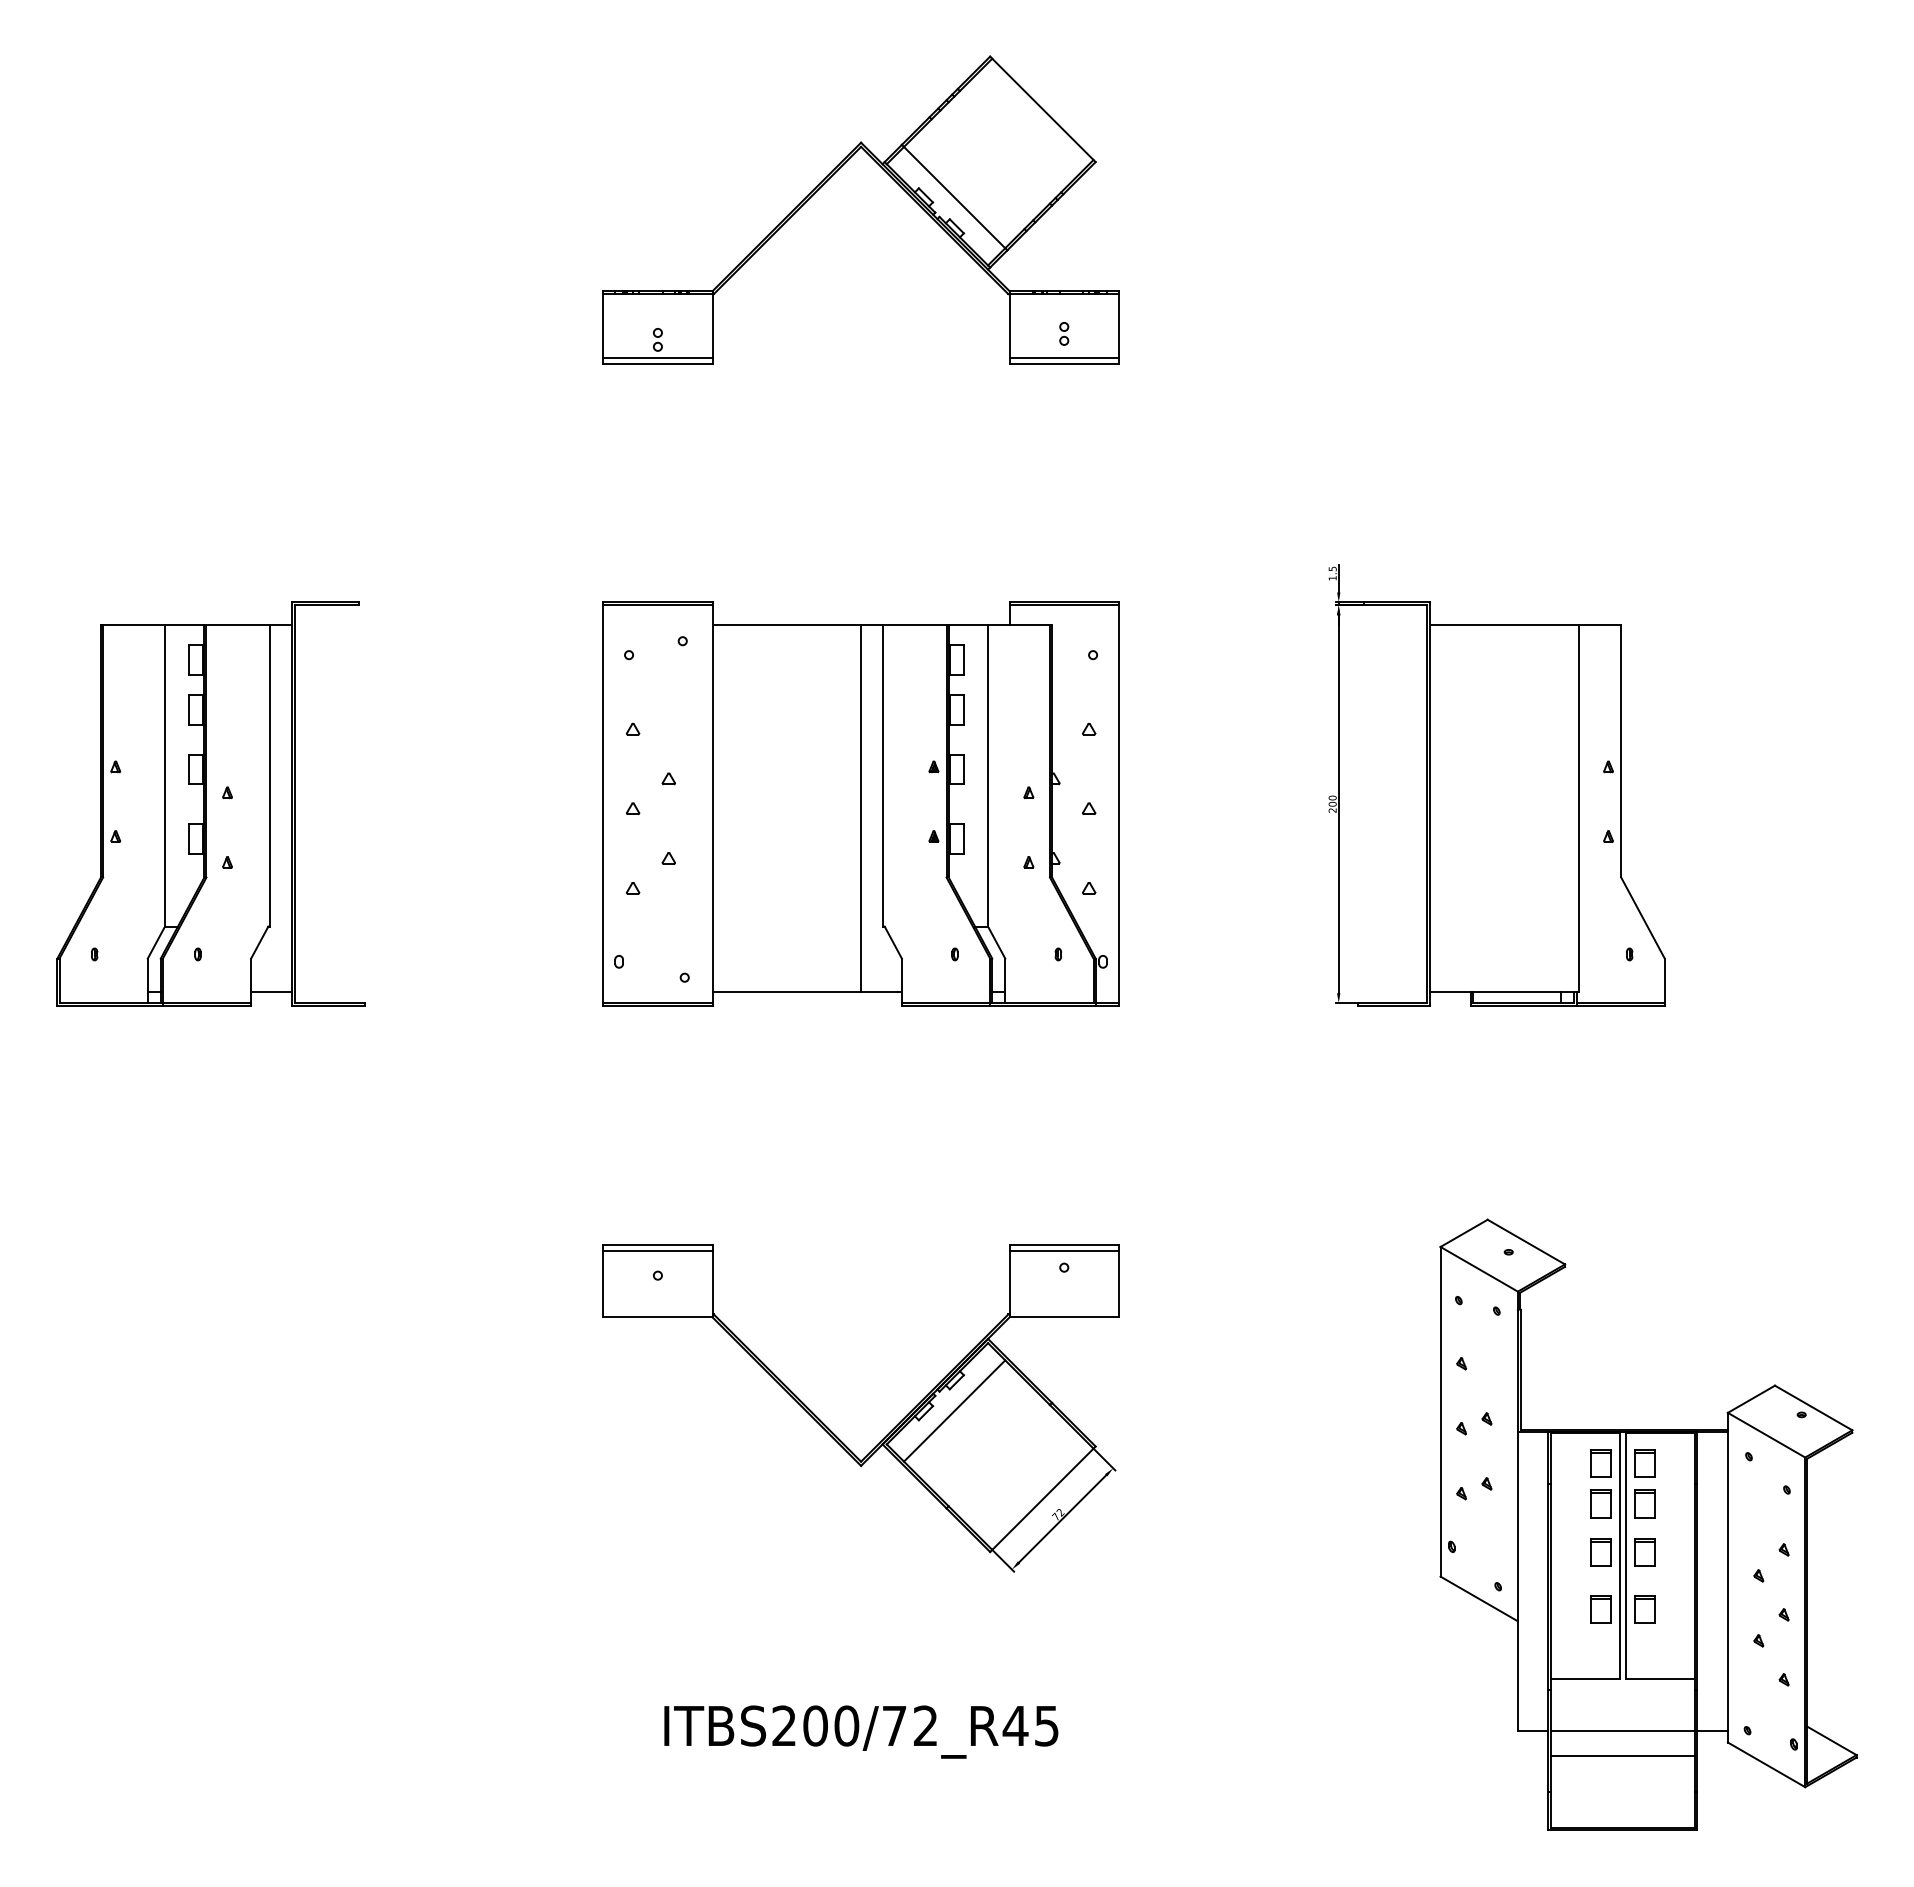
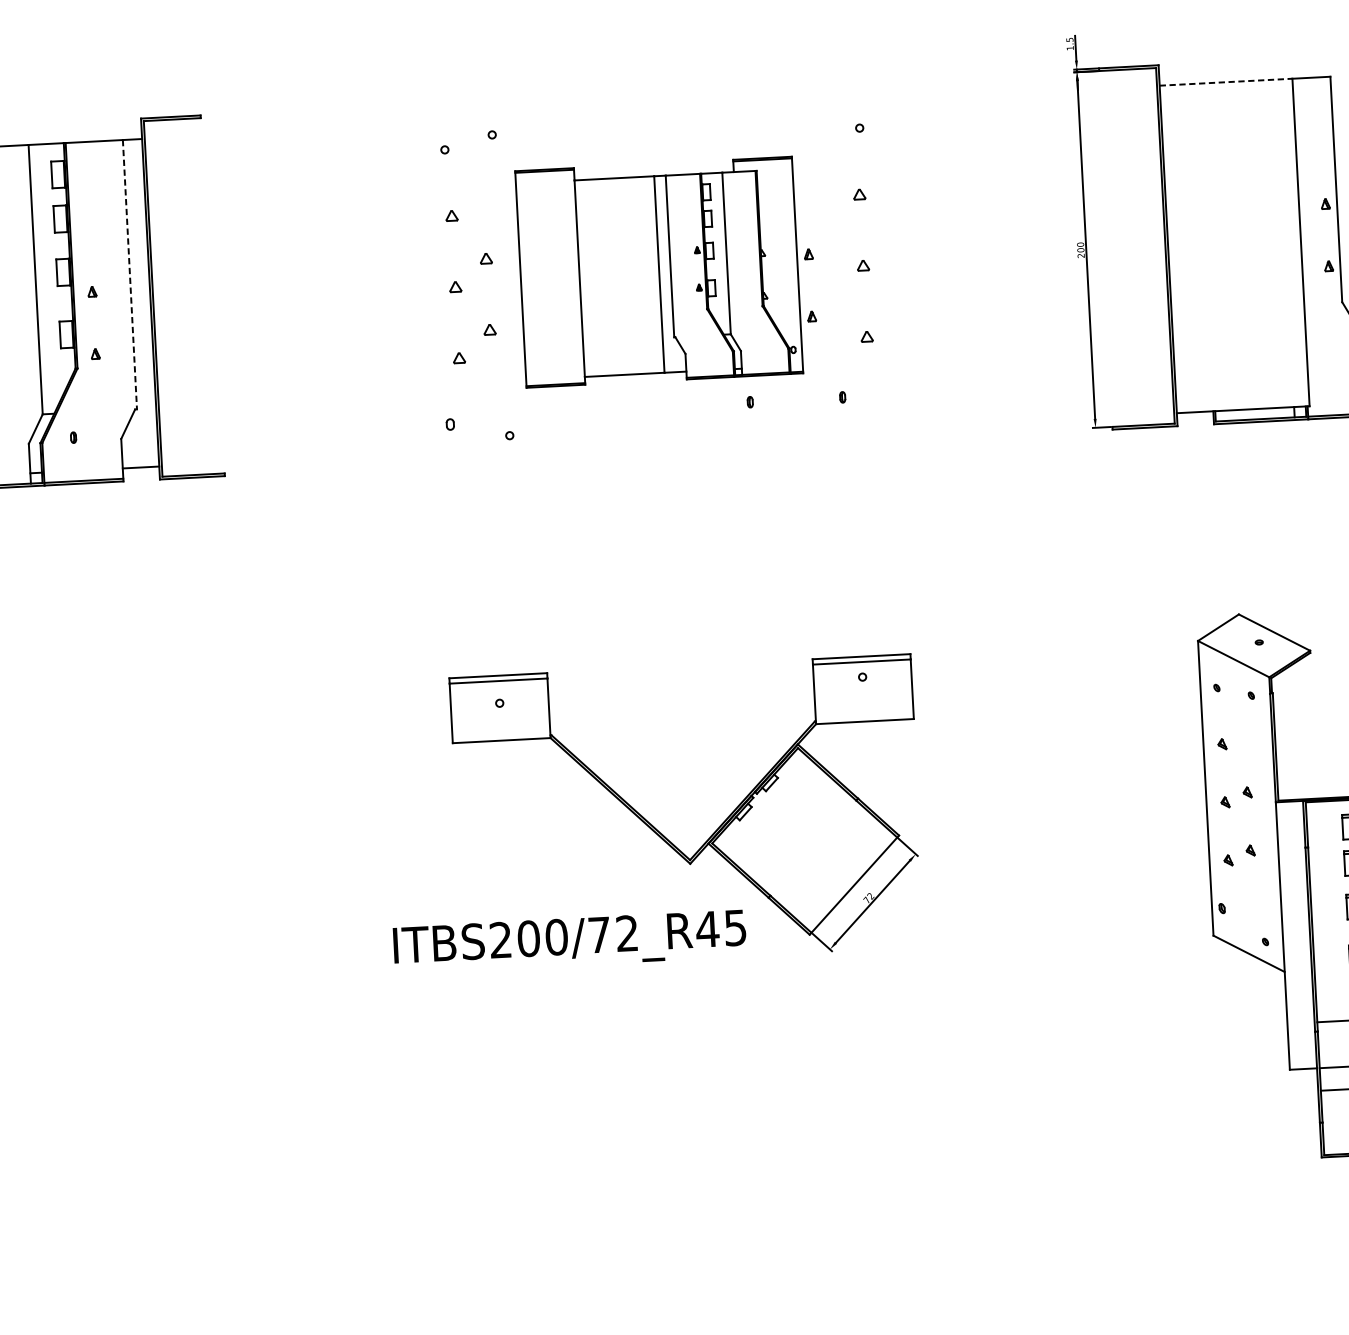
line: (1504, 625) -> (1226, 82), solid -> dashed
line: (270, 775) -> (129, 274), solid -> dashed
part: (860, 803) -> (658, 271), size x0.6
line: (954, 1410) -> (771, 809), removed
text: (861, 1731) -> (570, 941), moved

